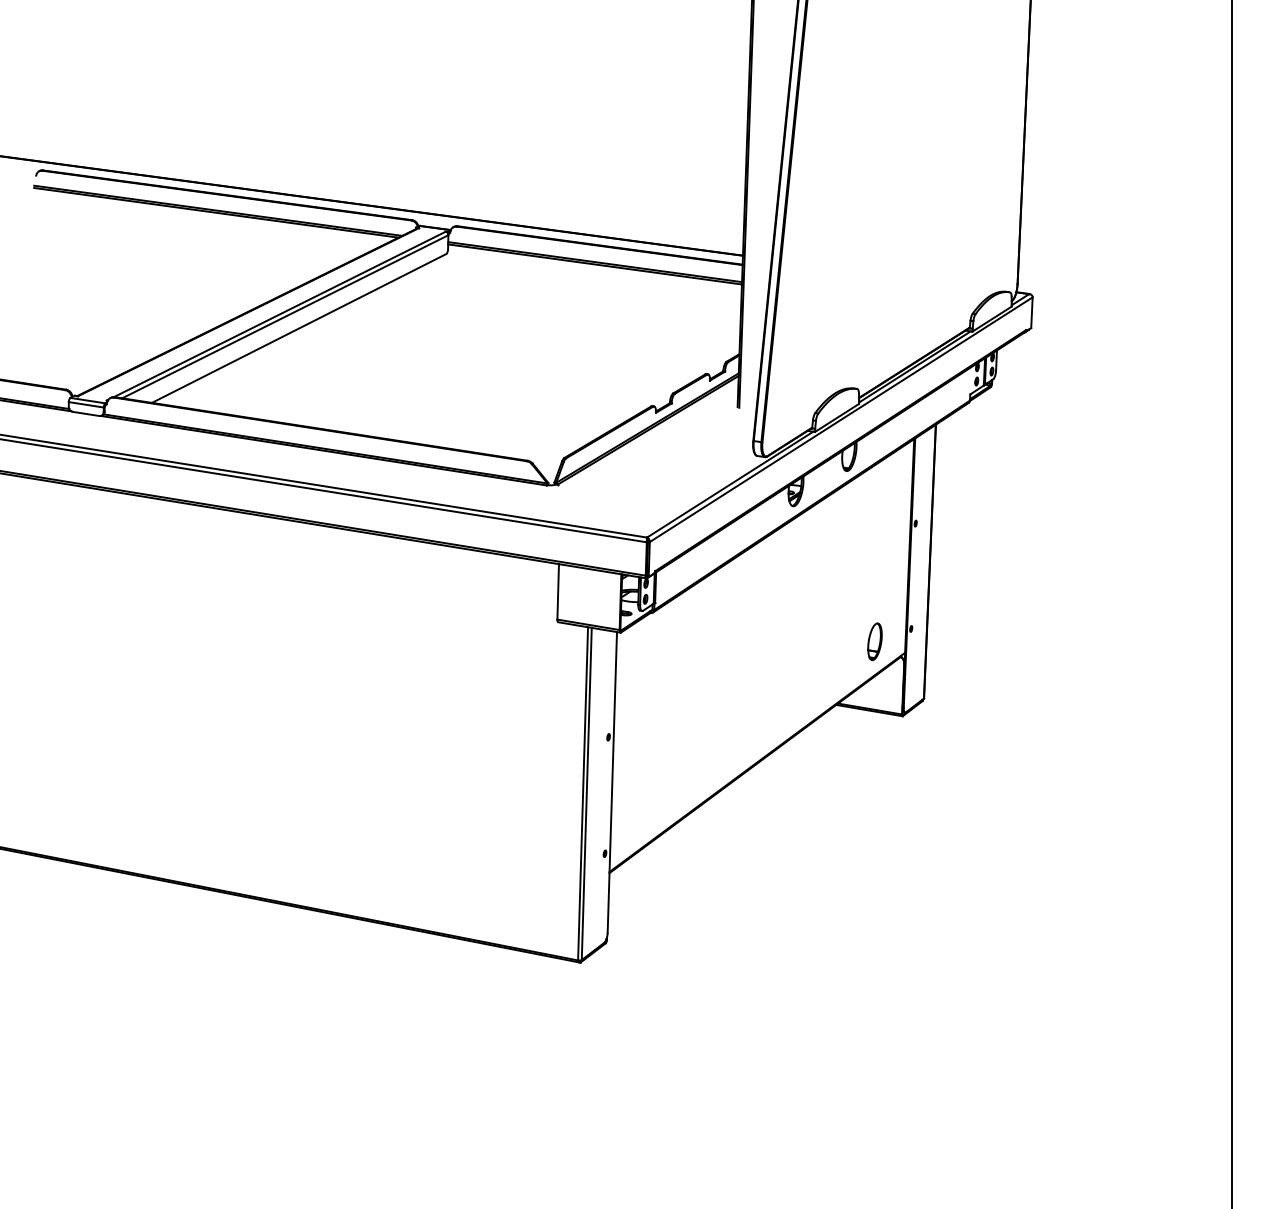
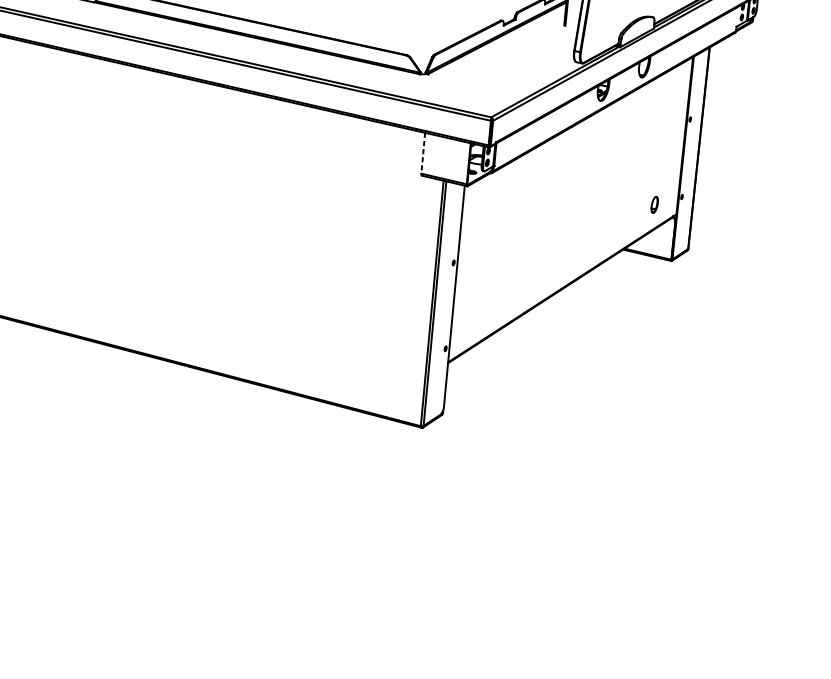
line: (558, 591) -> (423, 153), solid -> dashed
part: (874, 641) -> (654, 204), size x0.6

